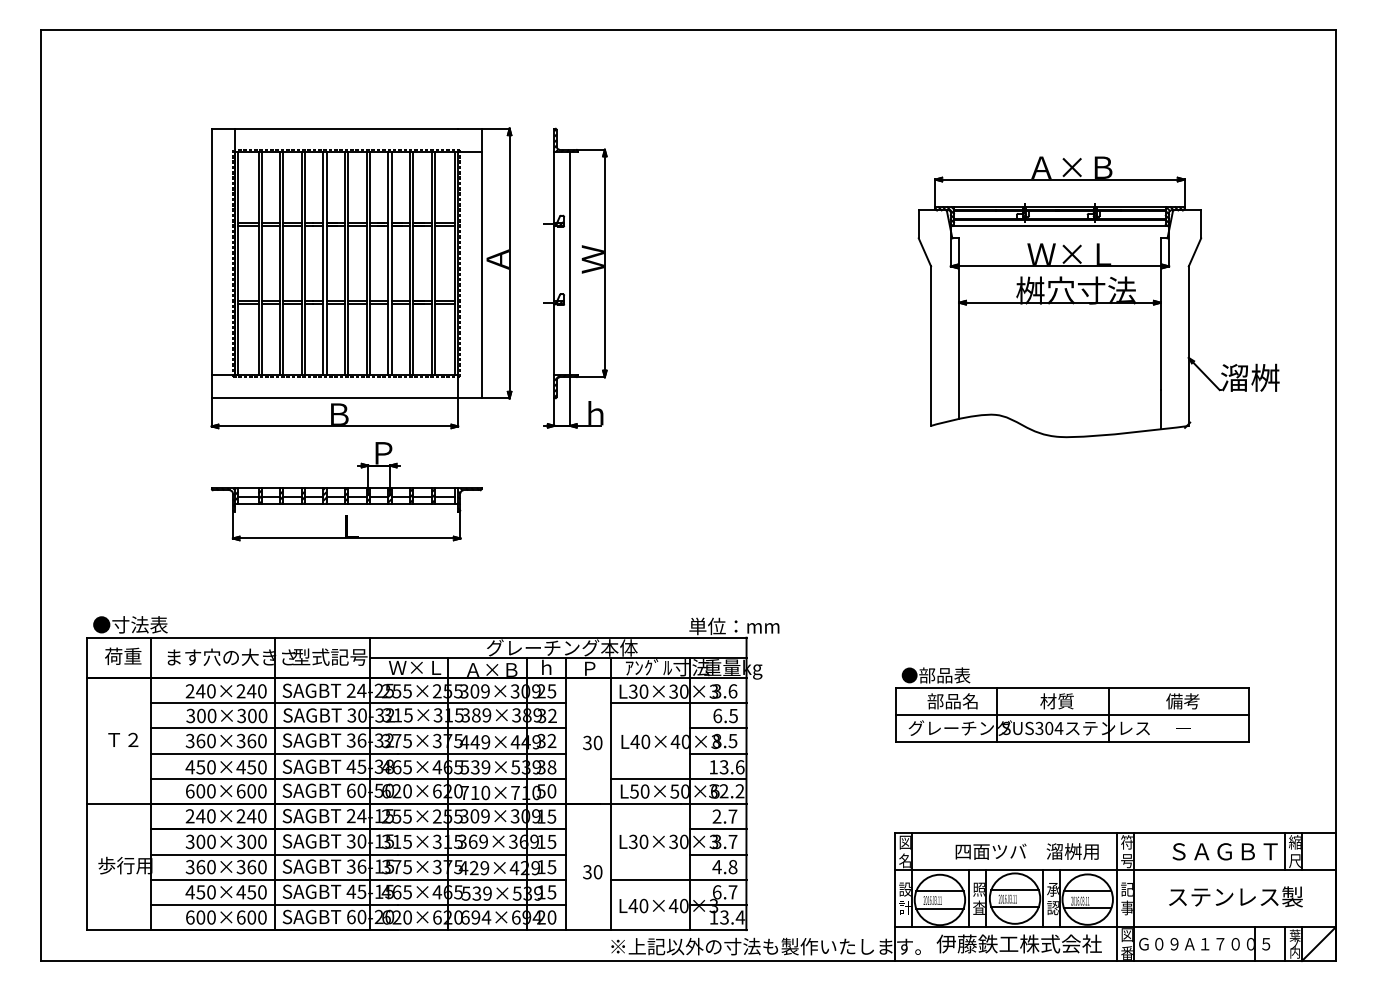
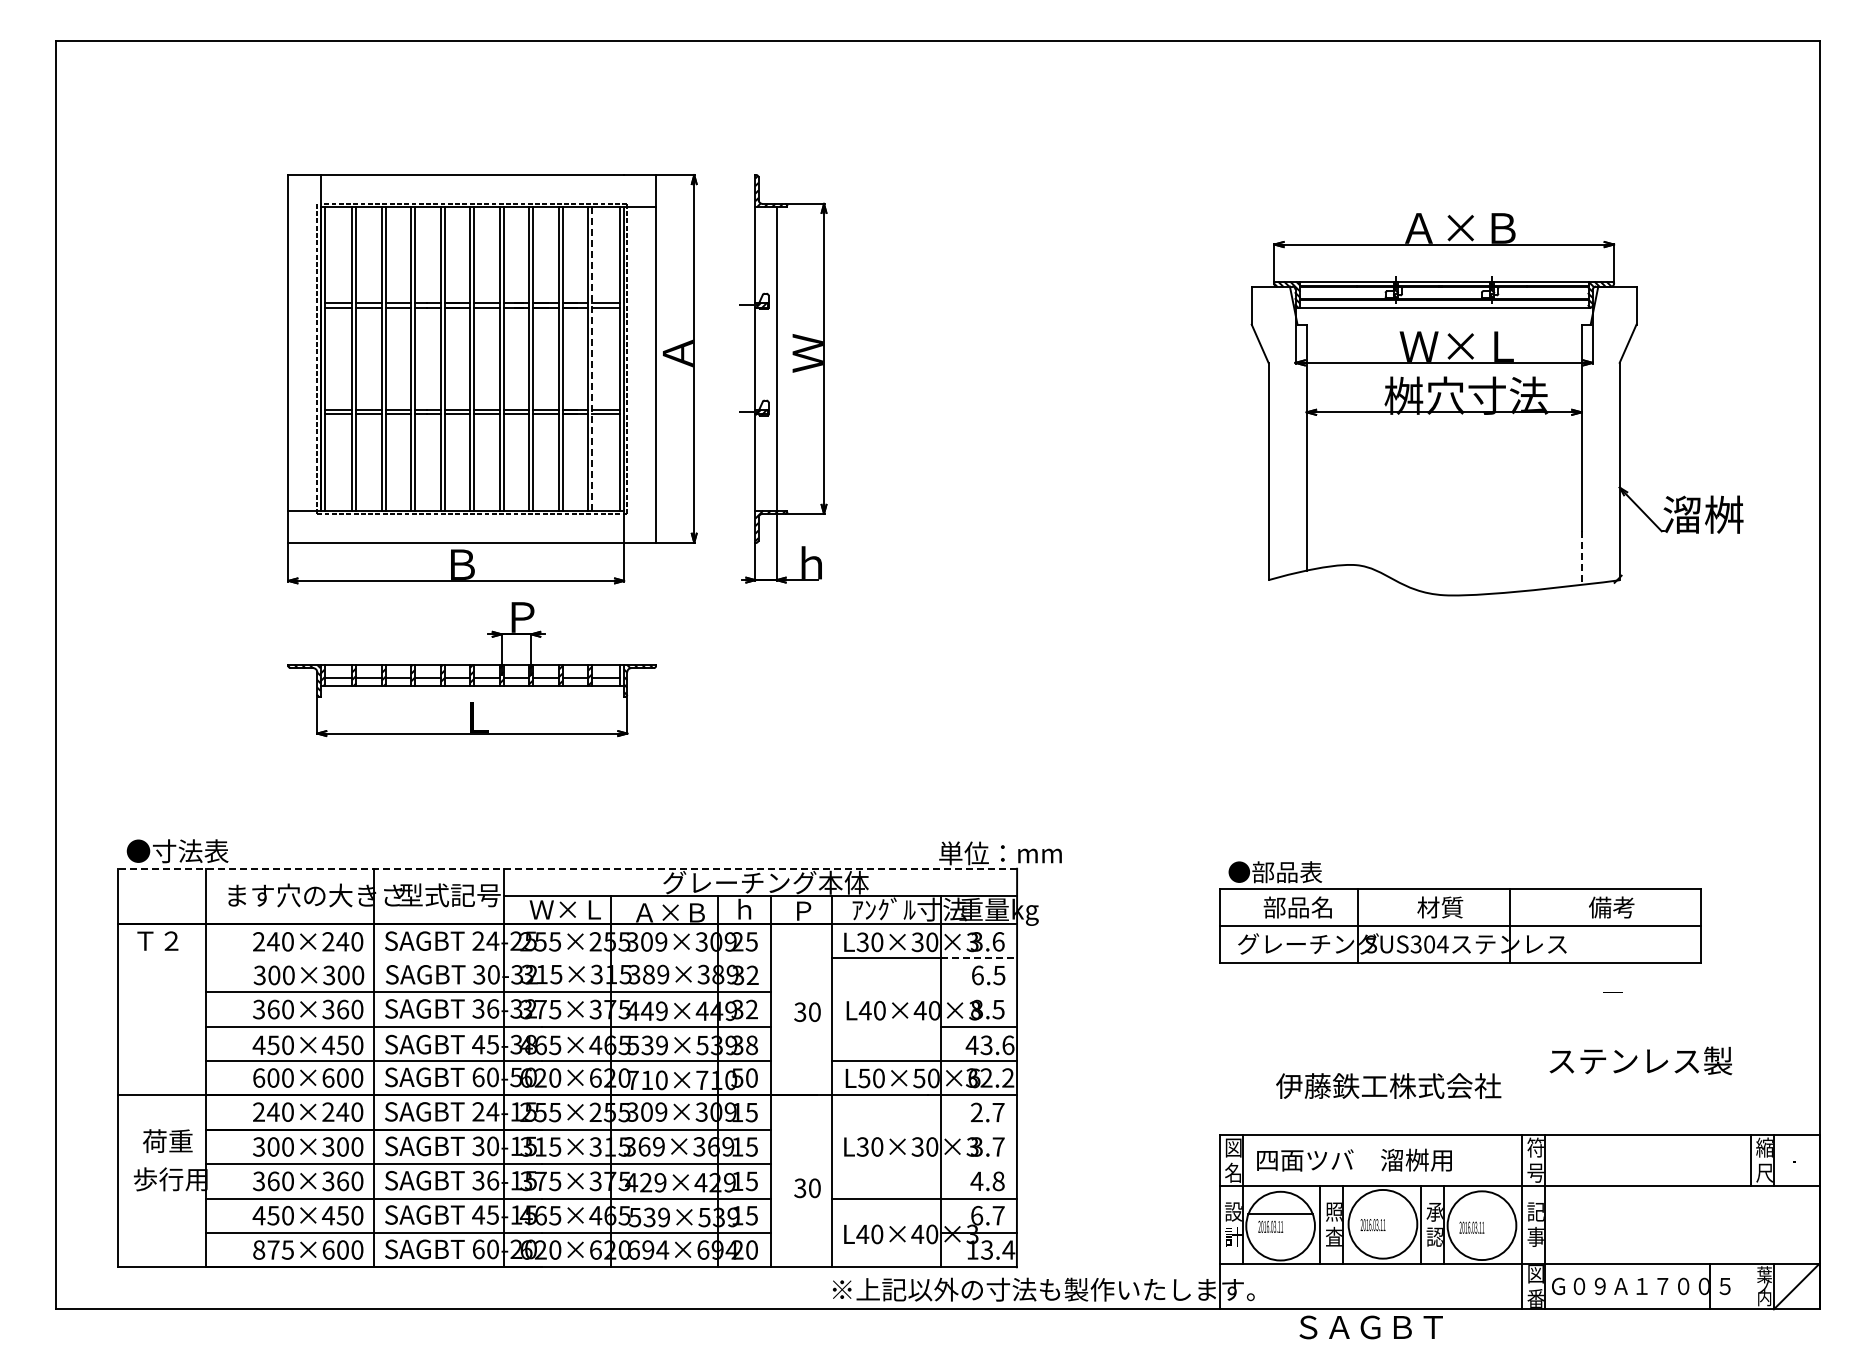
line: (434, 263) -> (592, 358), solid -> dashed
line: (1160, 410) -> (1581, 558), solid -> dashed
line: (416, 637) -> (567, 868), solid -> dashed
text: (123, 656) -> (167, 1141), moved
line: (358, 703) -> (488, 958), removed
line: (718, 703) -> (979, 958), solid -> dashed
part: (1071, 705) -> (1460, 912), moved
line: (718, 728) -> (978, 992), removed
text: (123, 739) -> (157, 940), moved
text: (713, 766) -> (971, 1044), 13.6 -> 43.6
line: (718, 829) -> (978, 1129), removed
text: (1027, 851) -> (1354, 1159), moved
text: (1224, 851) -> (1370, 1327), moved
line: (718, 854) -> (978, 1164), removed
line: (1014, 889) -> (1382, 1212), removed
line: (1087, 890) -> (1481, 1213), removed
text: (1235, 896) -> (1640, 1060), moved
line: (1014, 907) -> (1382, 1236), removed
line: (1087, 908) -> (1481, 1237), removed
line: (939, 909) -> (1280, 1238), removed
text: (200, 917) -> (273, 1249), 600×600 -> 875×600
text: (1019, 943) -> (1388, 1085), moved
line: (1285, 944) -> (1751, 1286), removed

